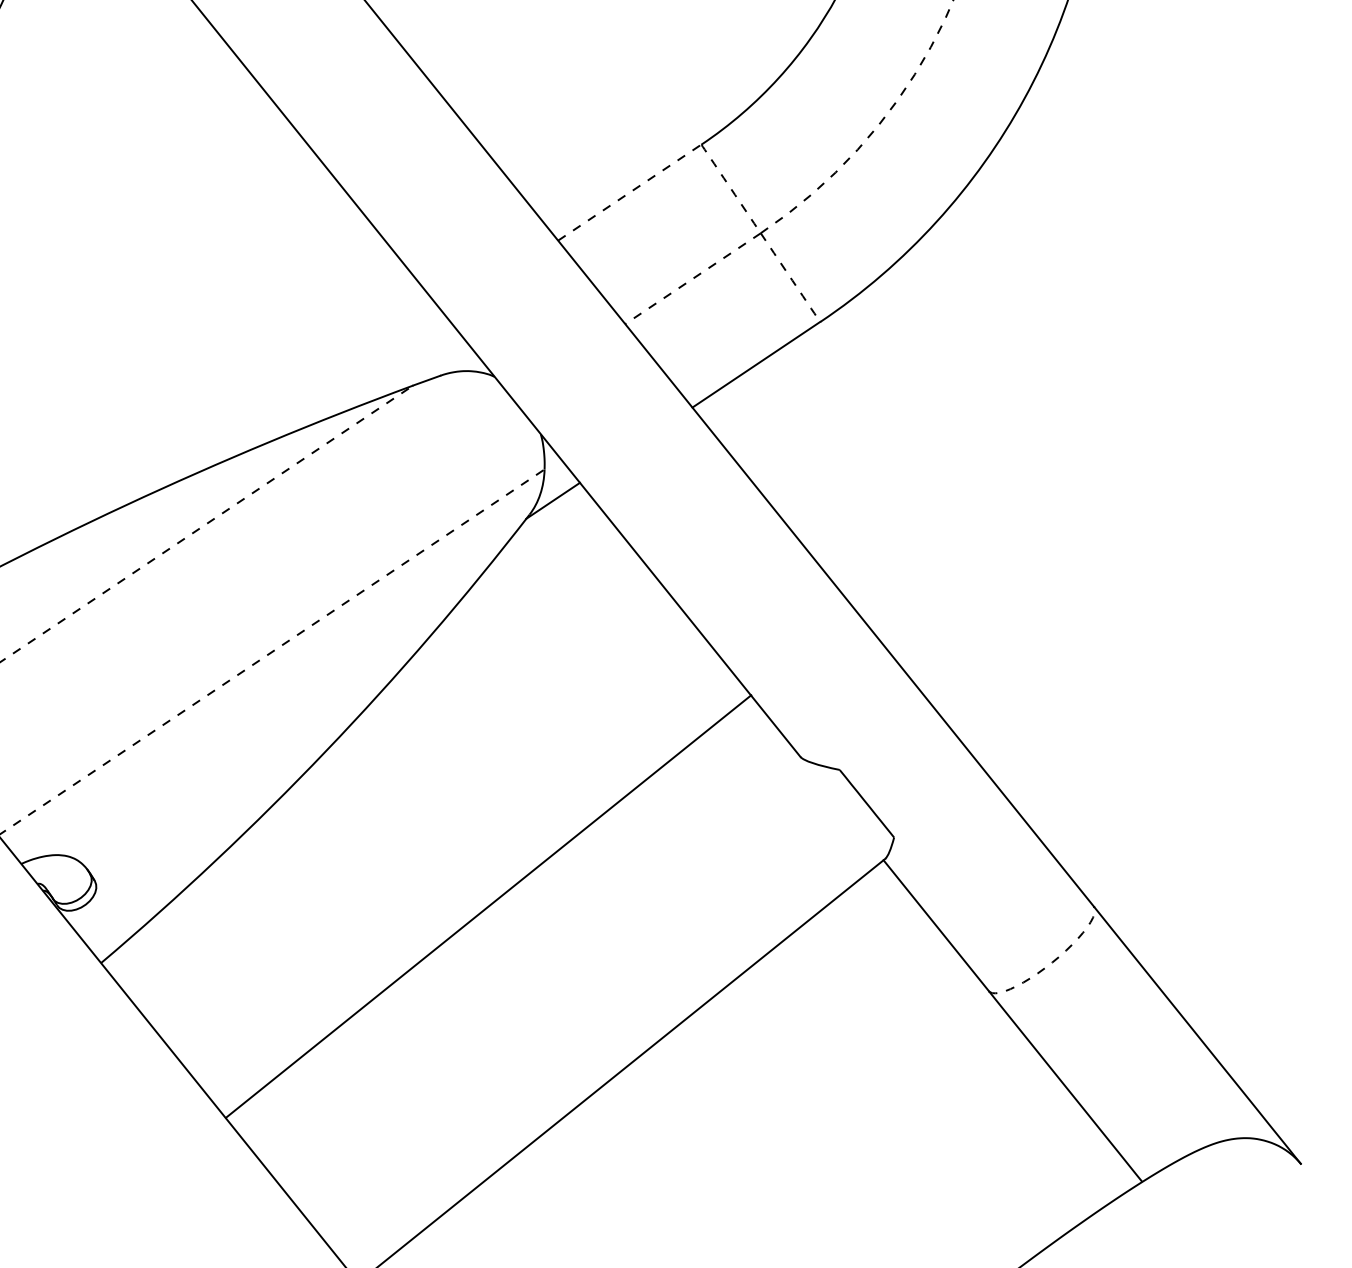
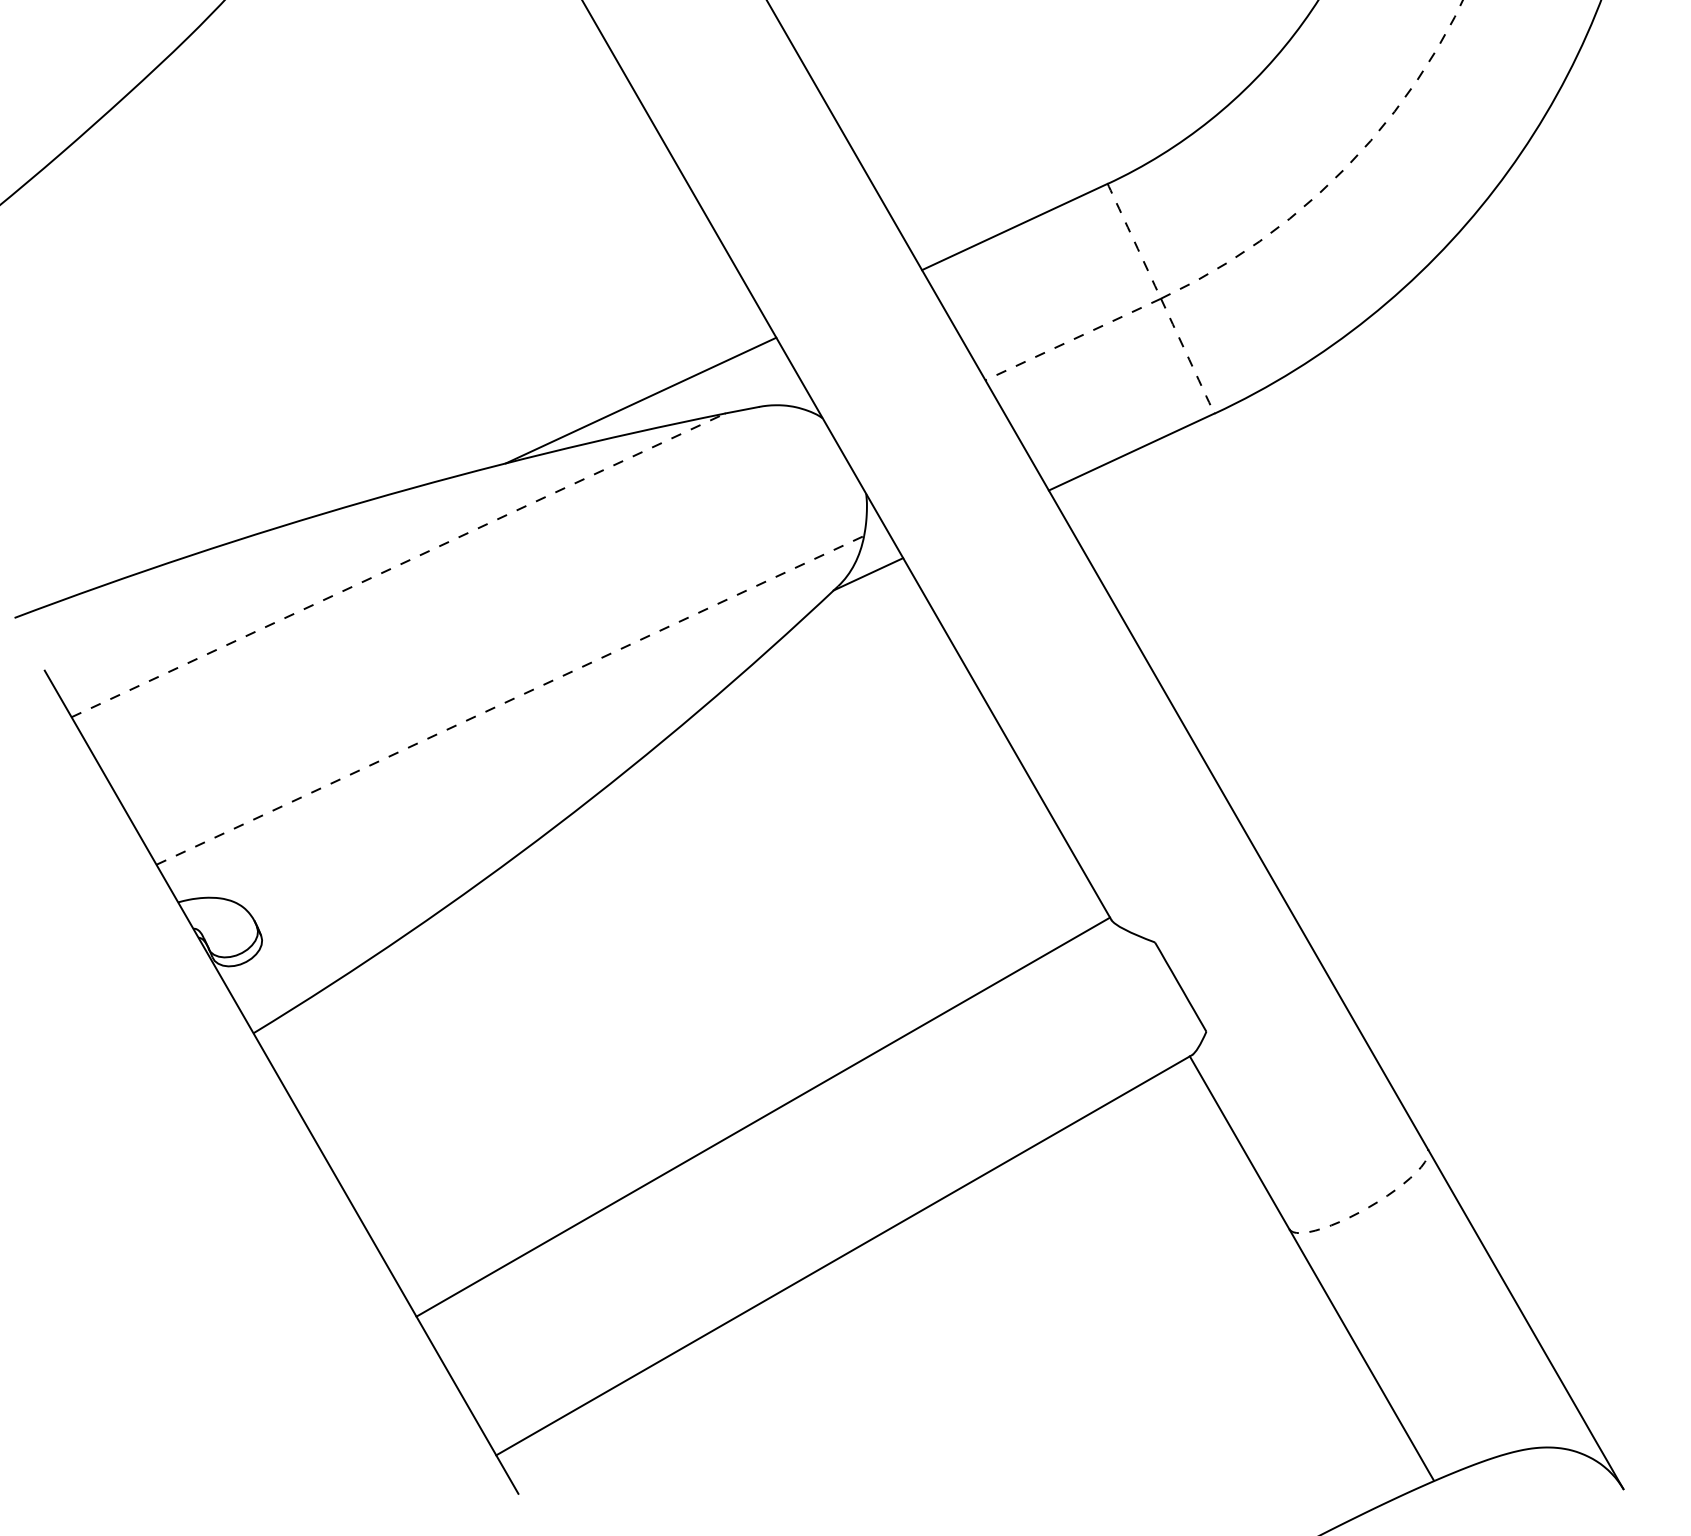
line: (630, 192) -> (1015, 226), dashed -> solid
line: (340, 385) -> (640, 400), added
line: (488, 905) -> (763, 1116), moved

